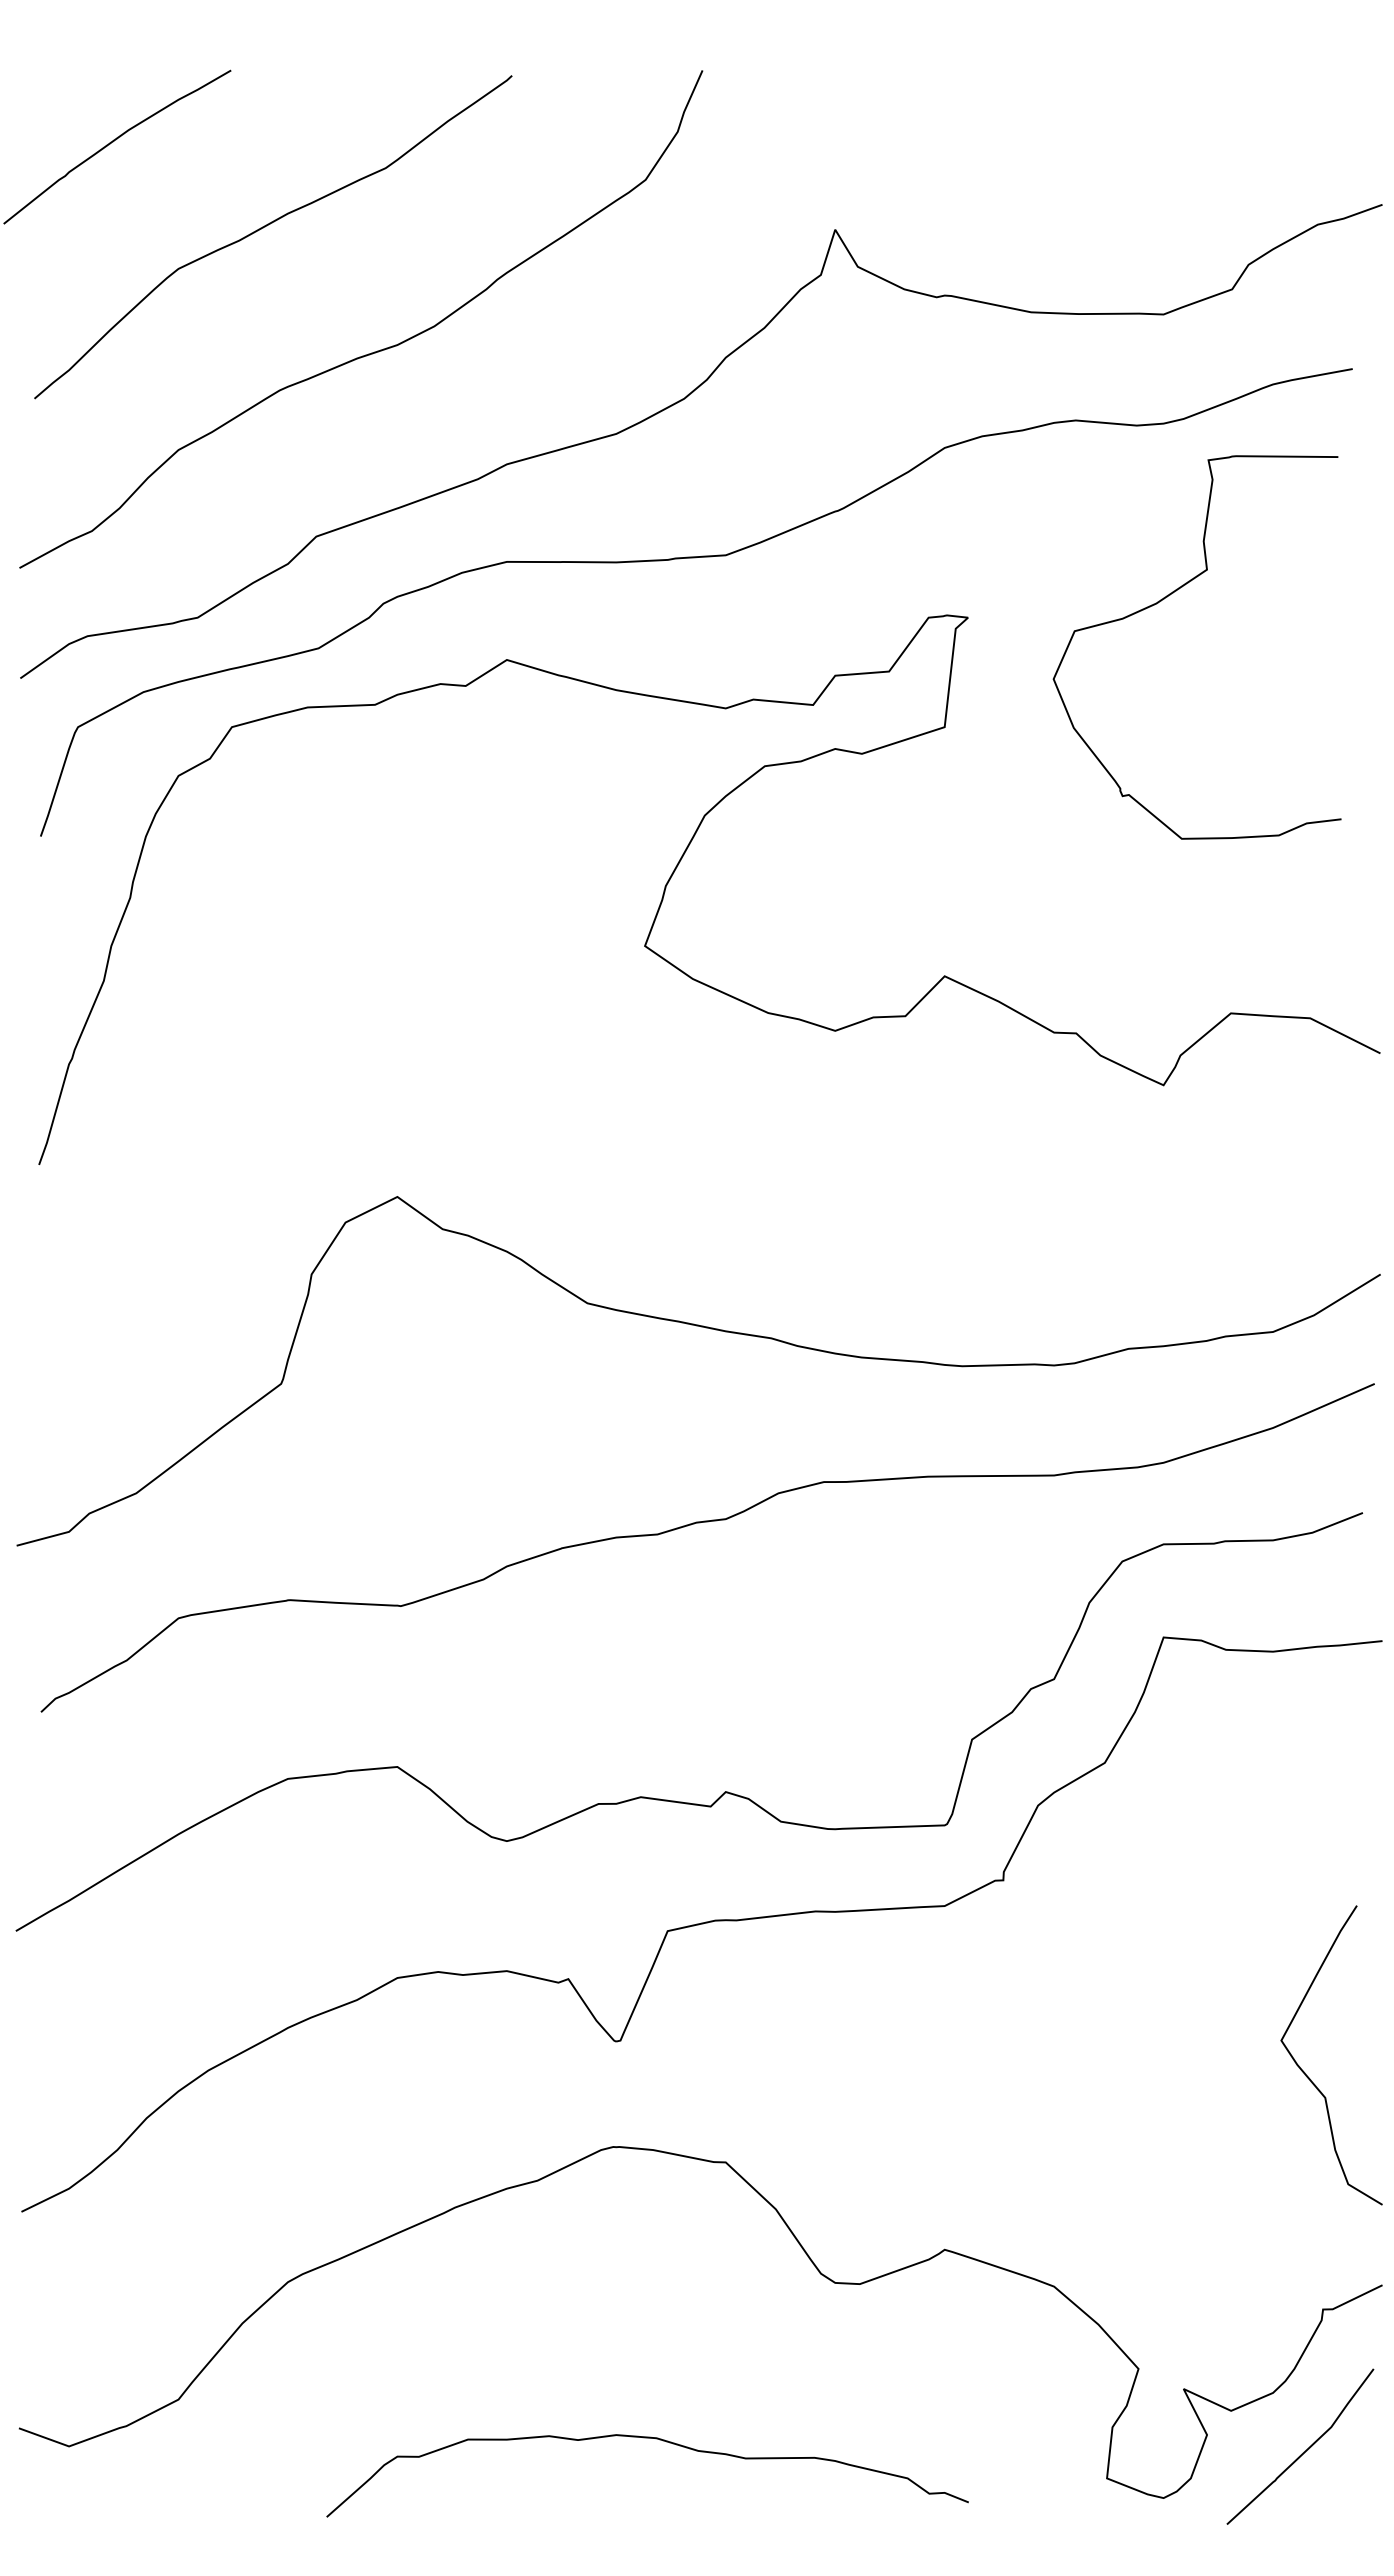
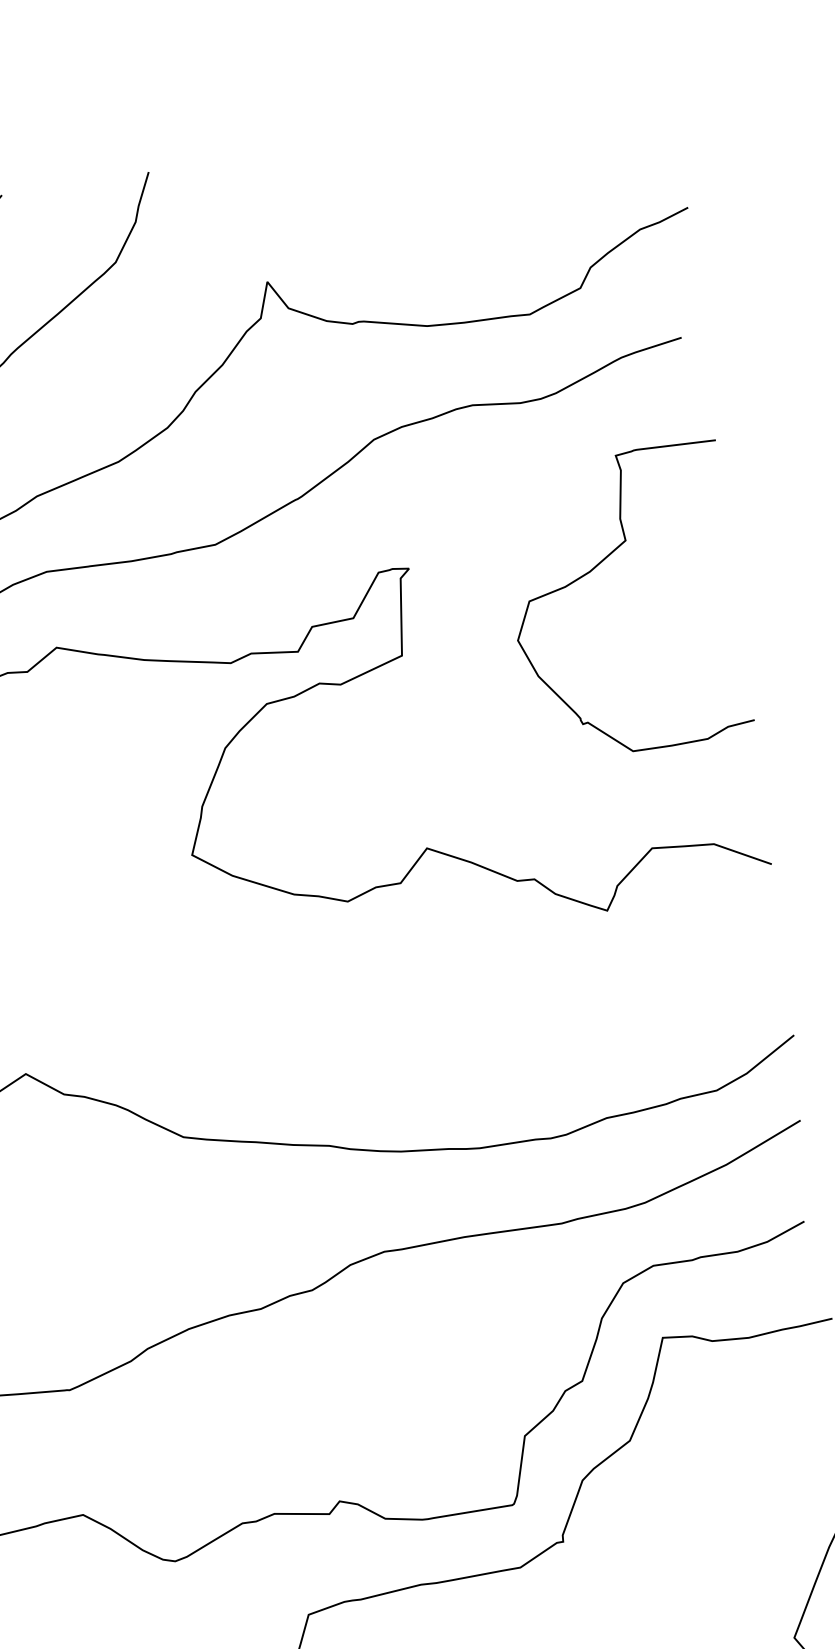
curve: (1164, 599) -> (595, 567), moved

